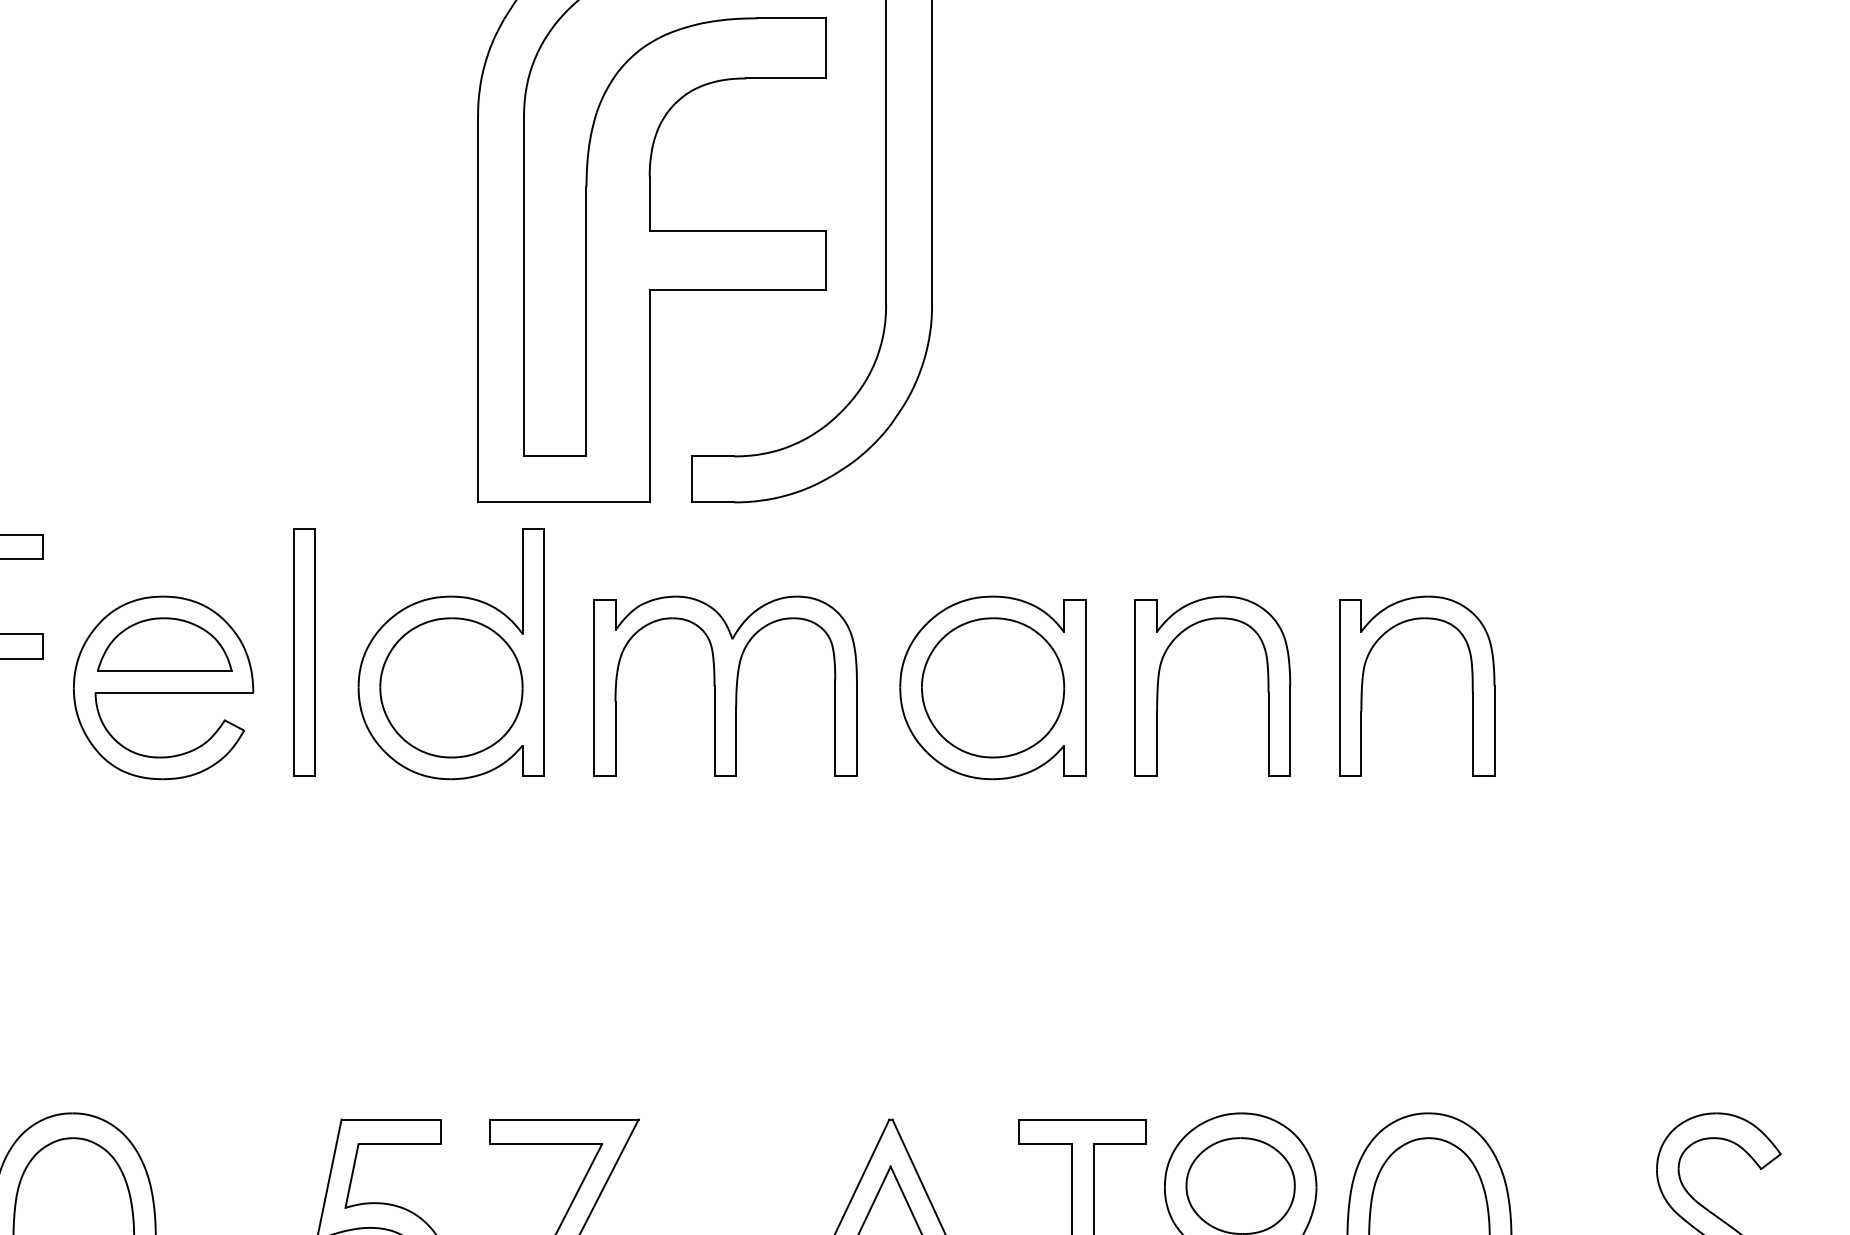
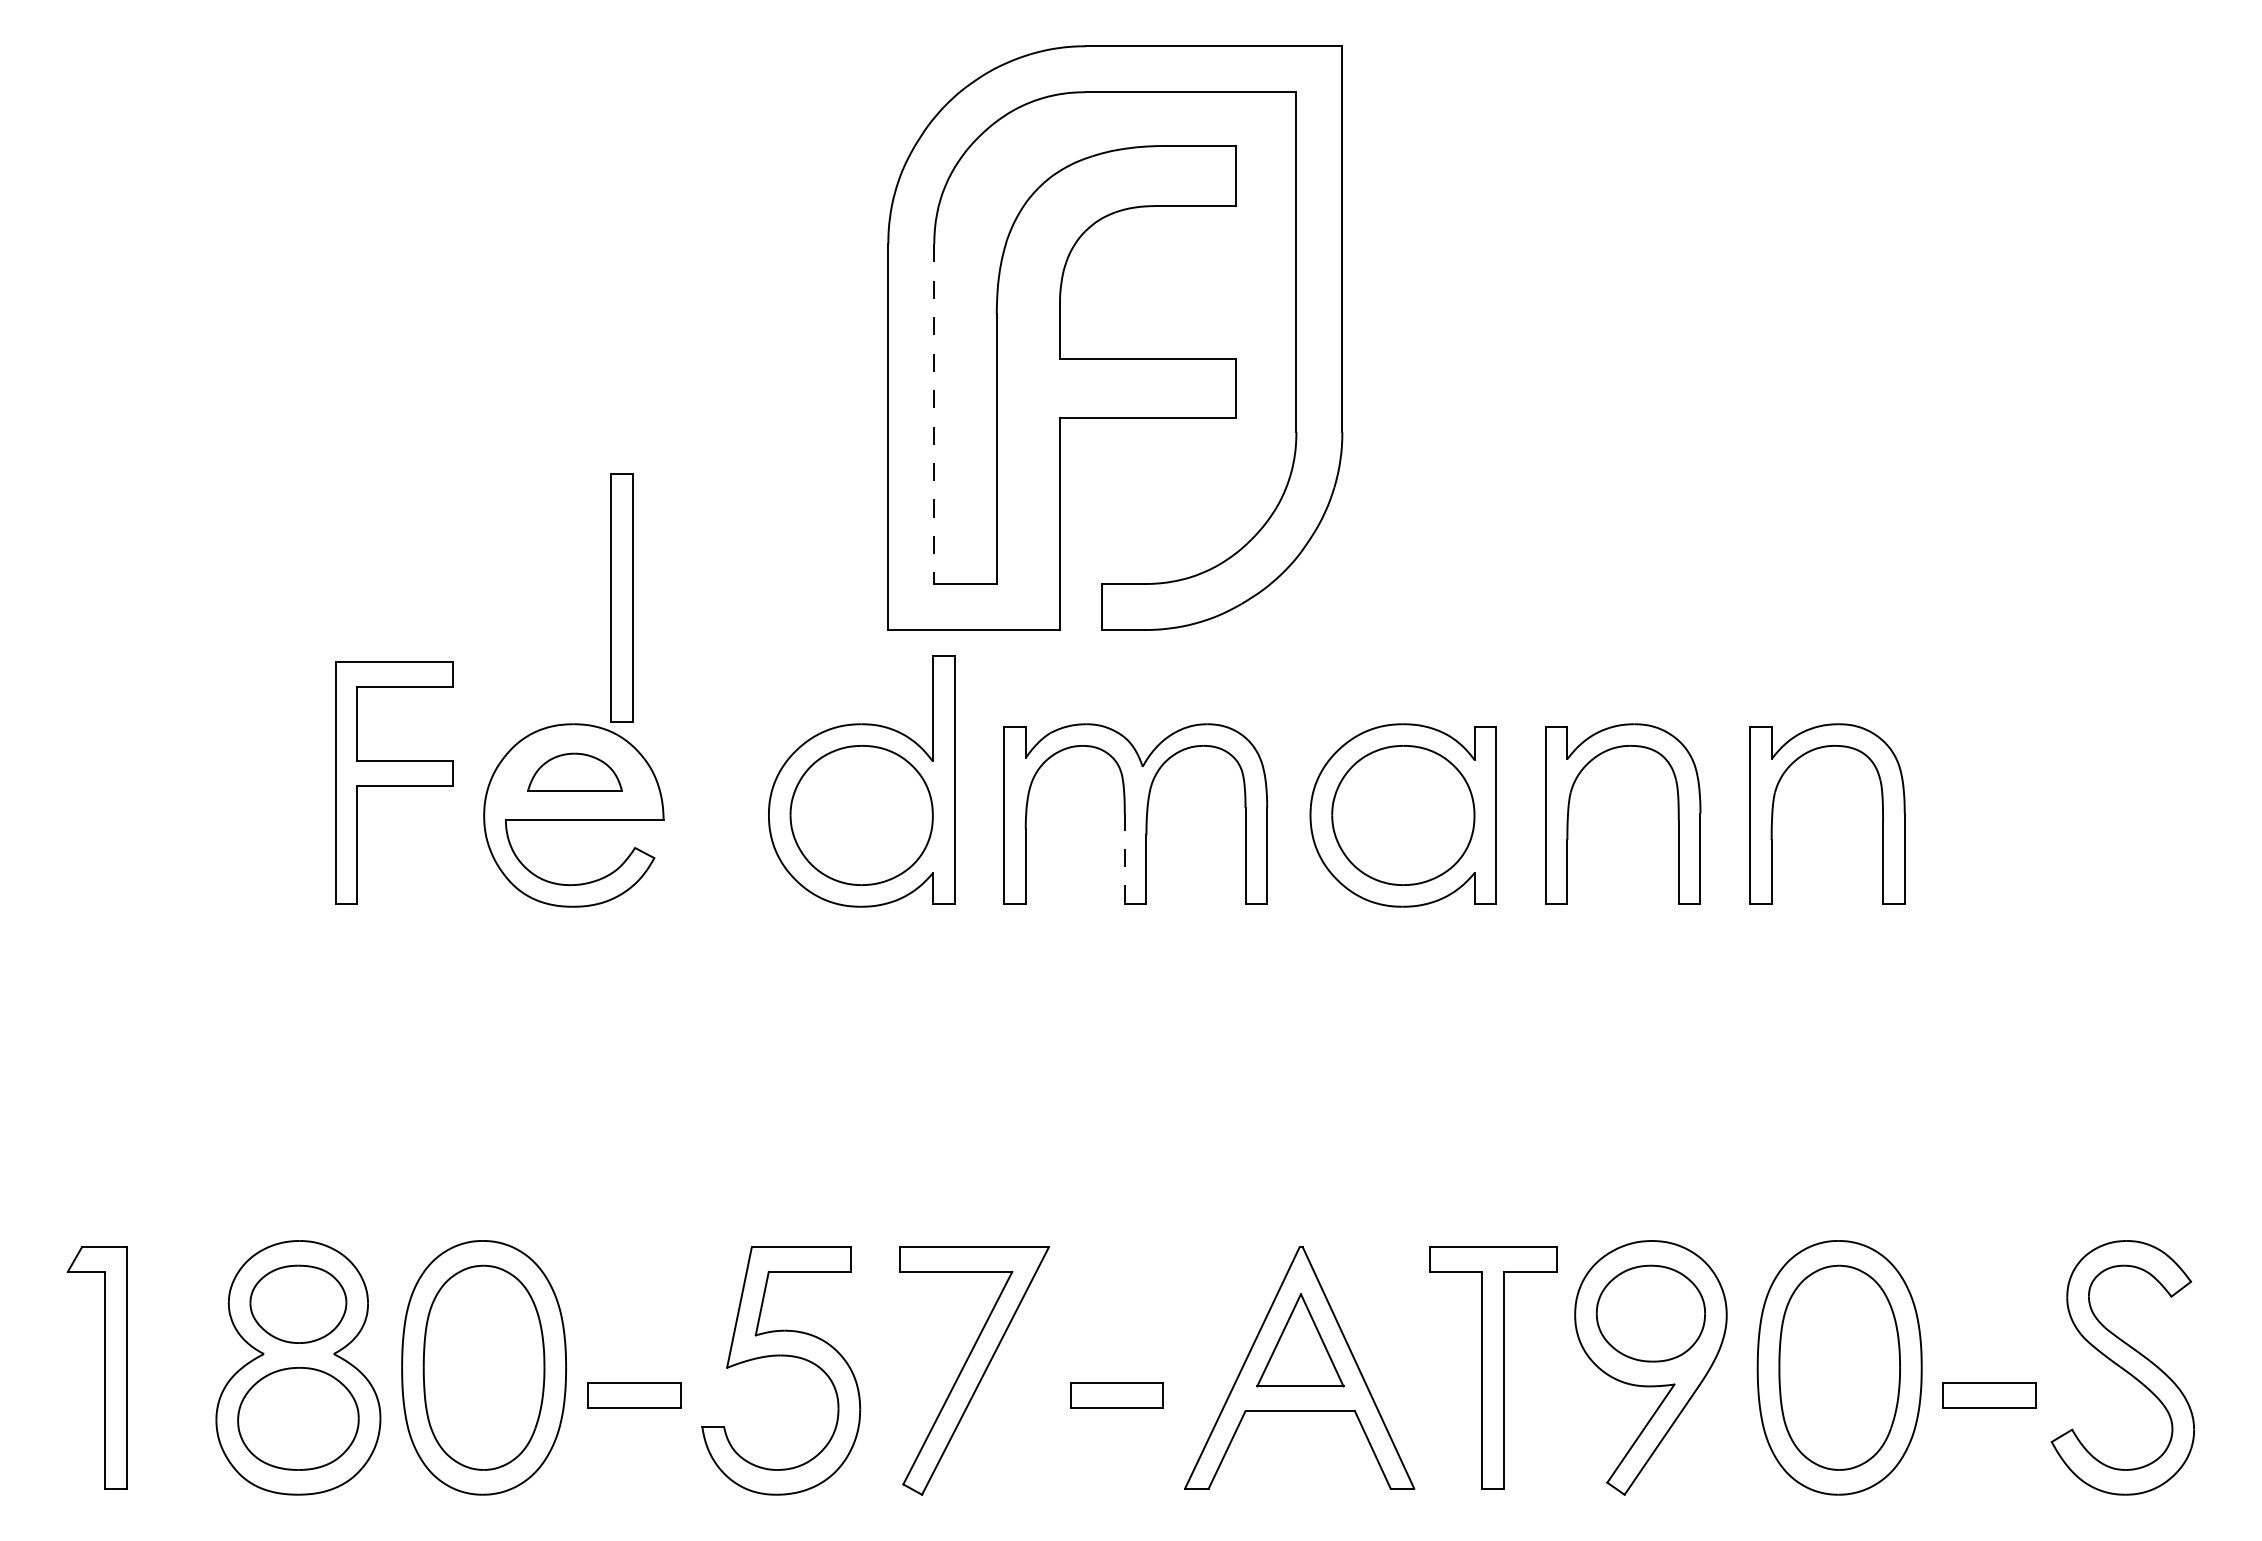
line: (524, 286) -> (934, 414), solid -> dashed
part: (164, 643) -> (574, 771), size x0.7
part: (304, 651) -> (621, 597), moved
line: (714, 730) -> (1124, 858), solid -> dashed

